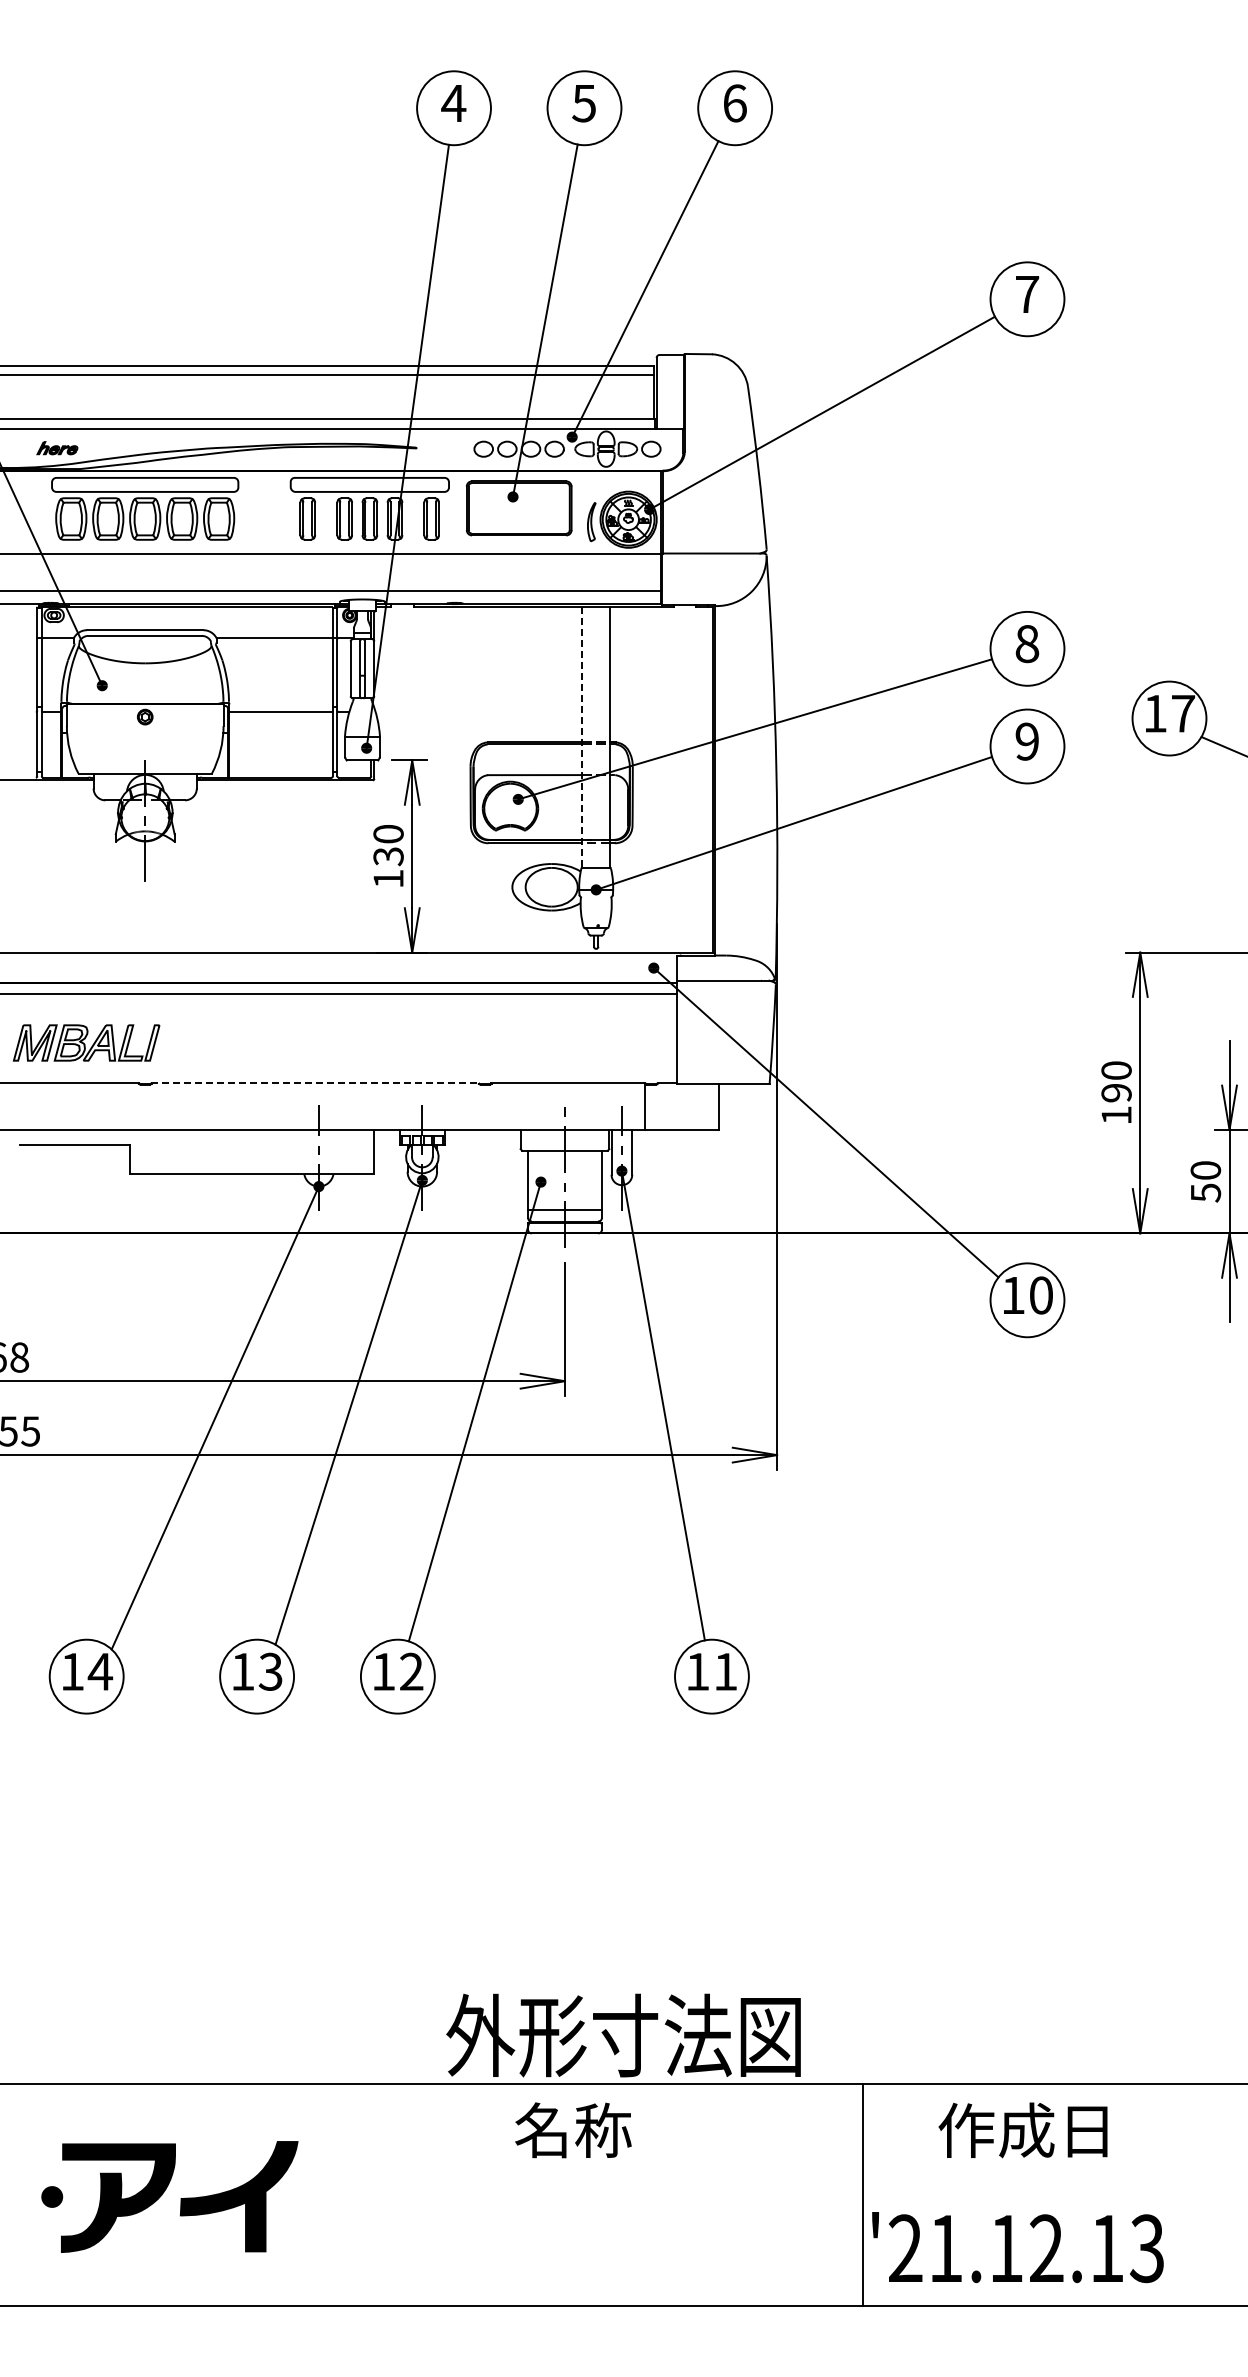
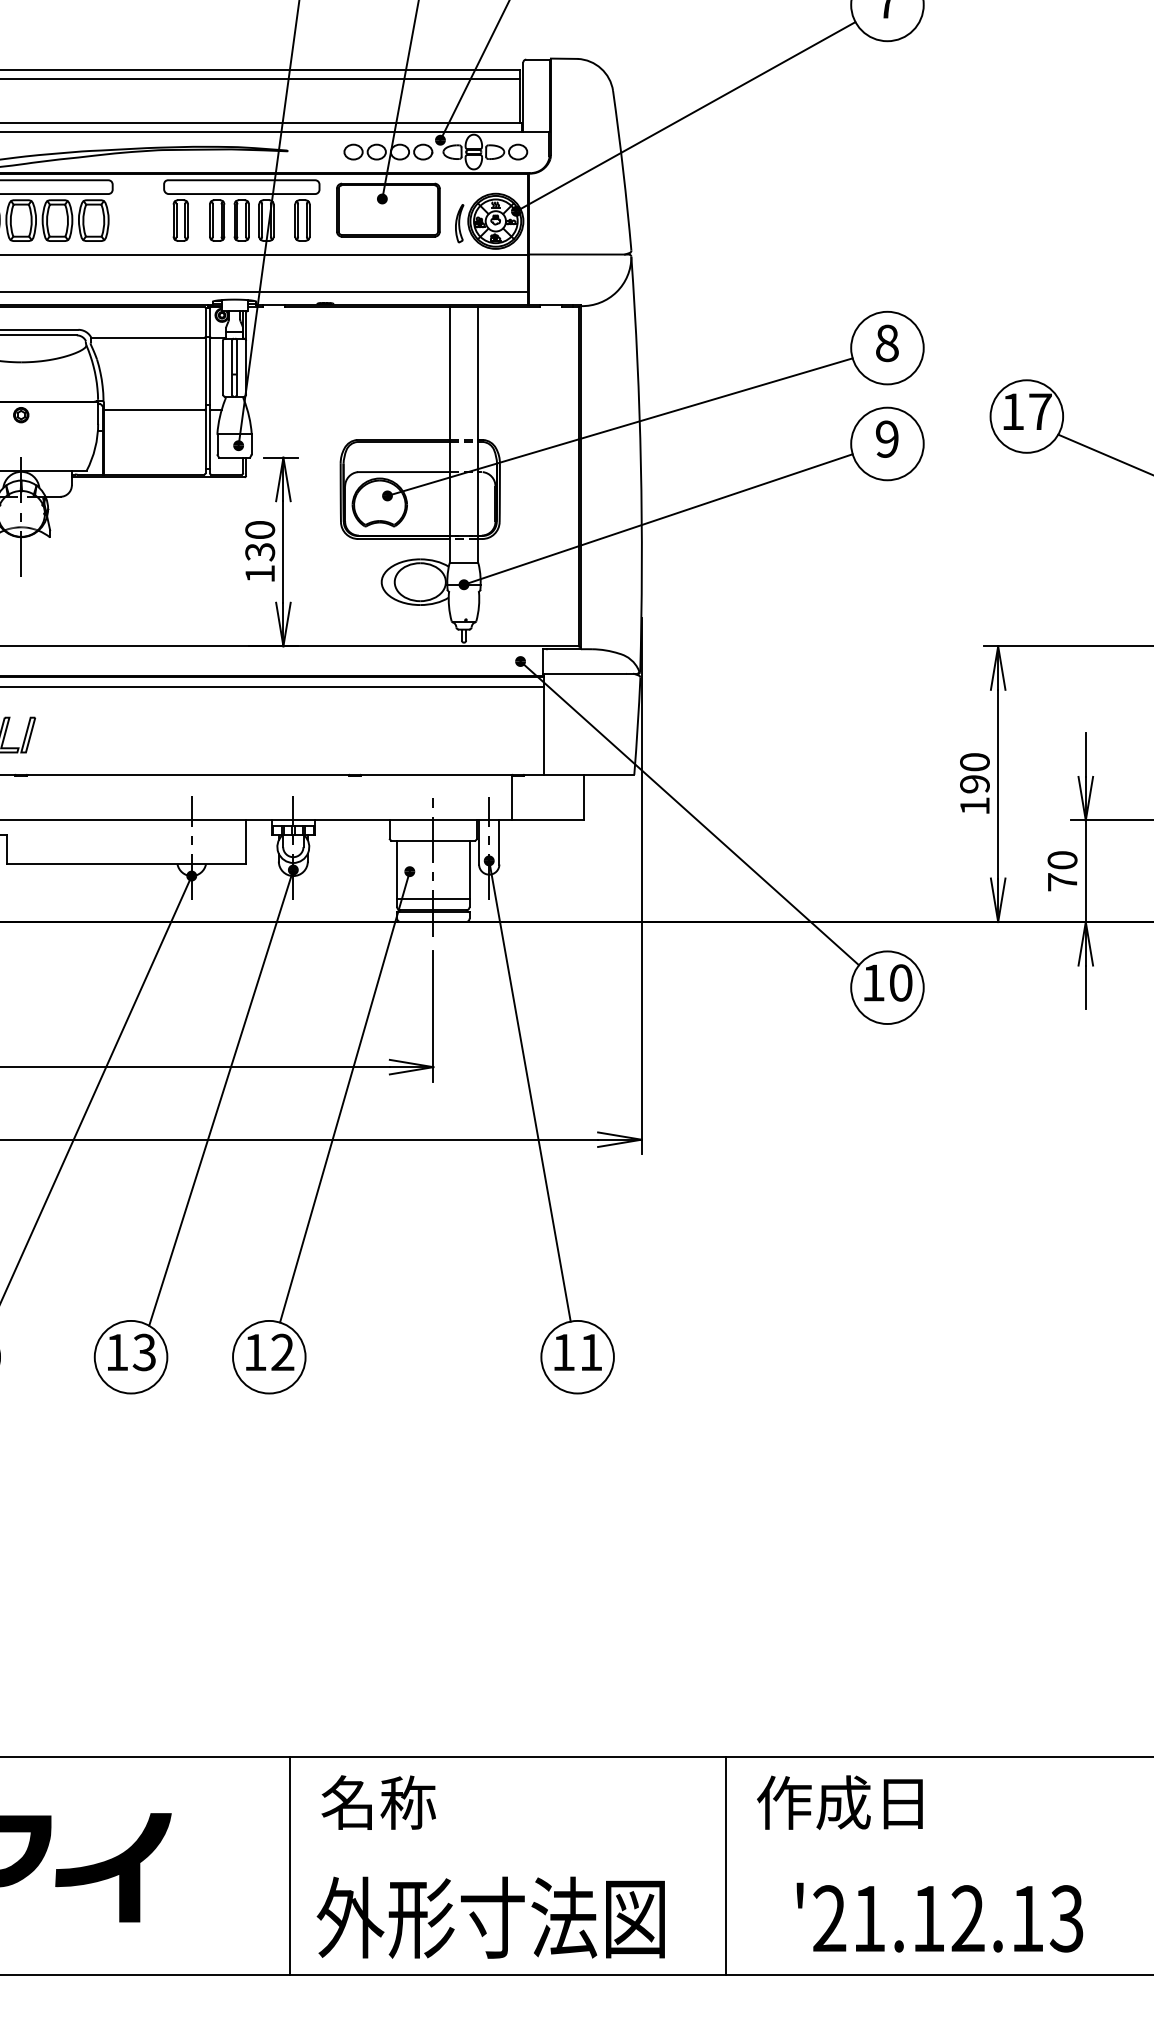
line: (582, 737) -> (450, 435), dashed -> solid
line: (315, 1083) -> (188, 774), dashed -> solid
text: (1206, 1192) -> (1063, 881), 50 -> 70
text: (623, 2035) -> (490, 1917), moved
text: (573, 2130) -> (378, 1802), moved
text: (1022, 2130) -> (839, 1802), moved
line: (419, 2194) -> (290, 1865), added
text: (1017, 2247) -> (939, 1917), moved

